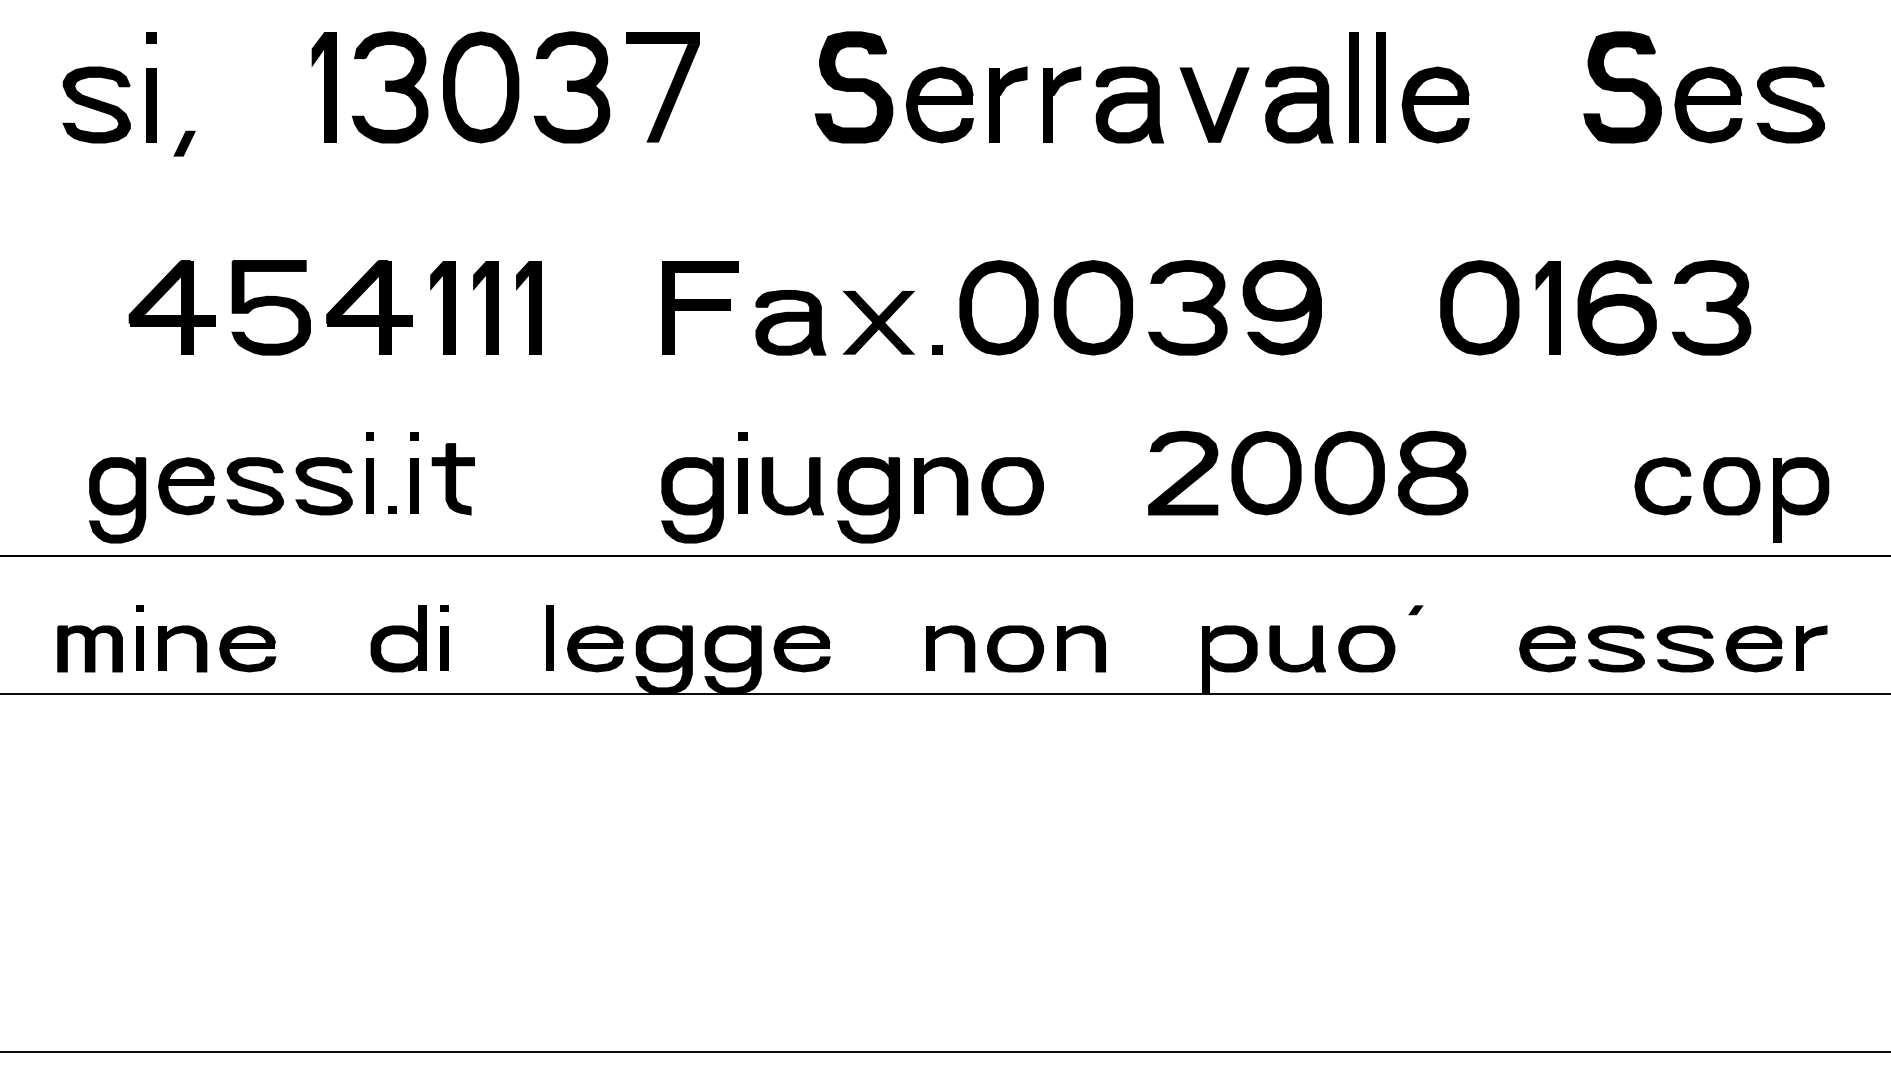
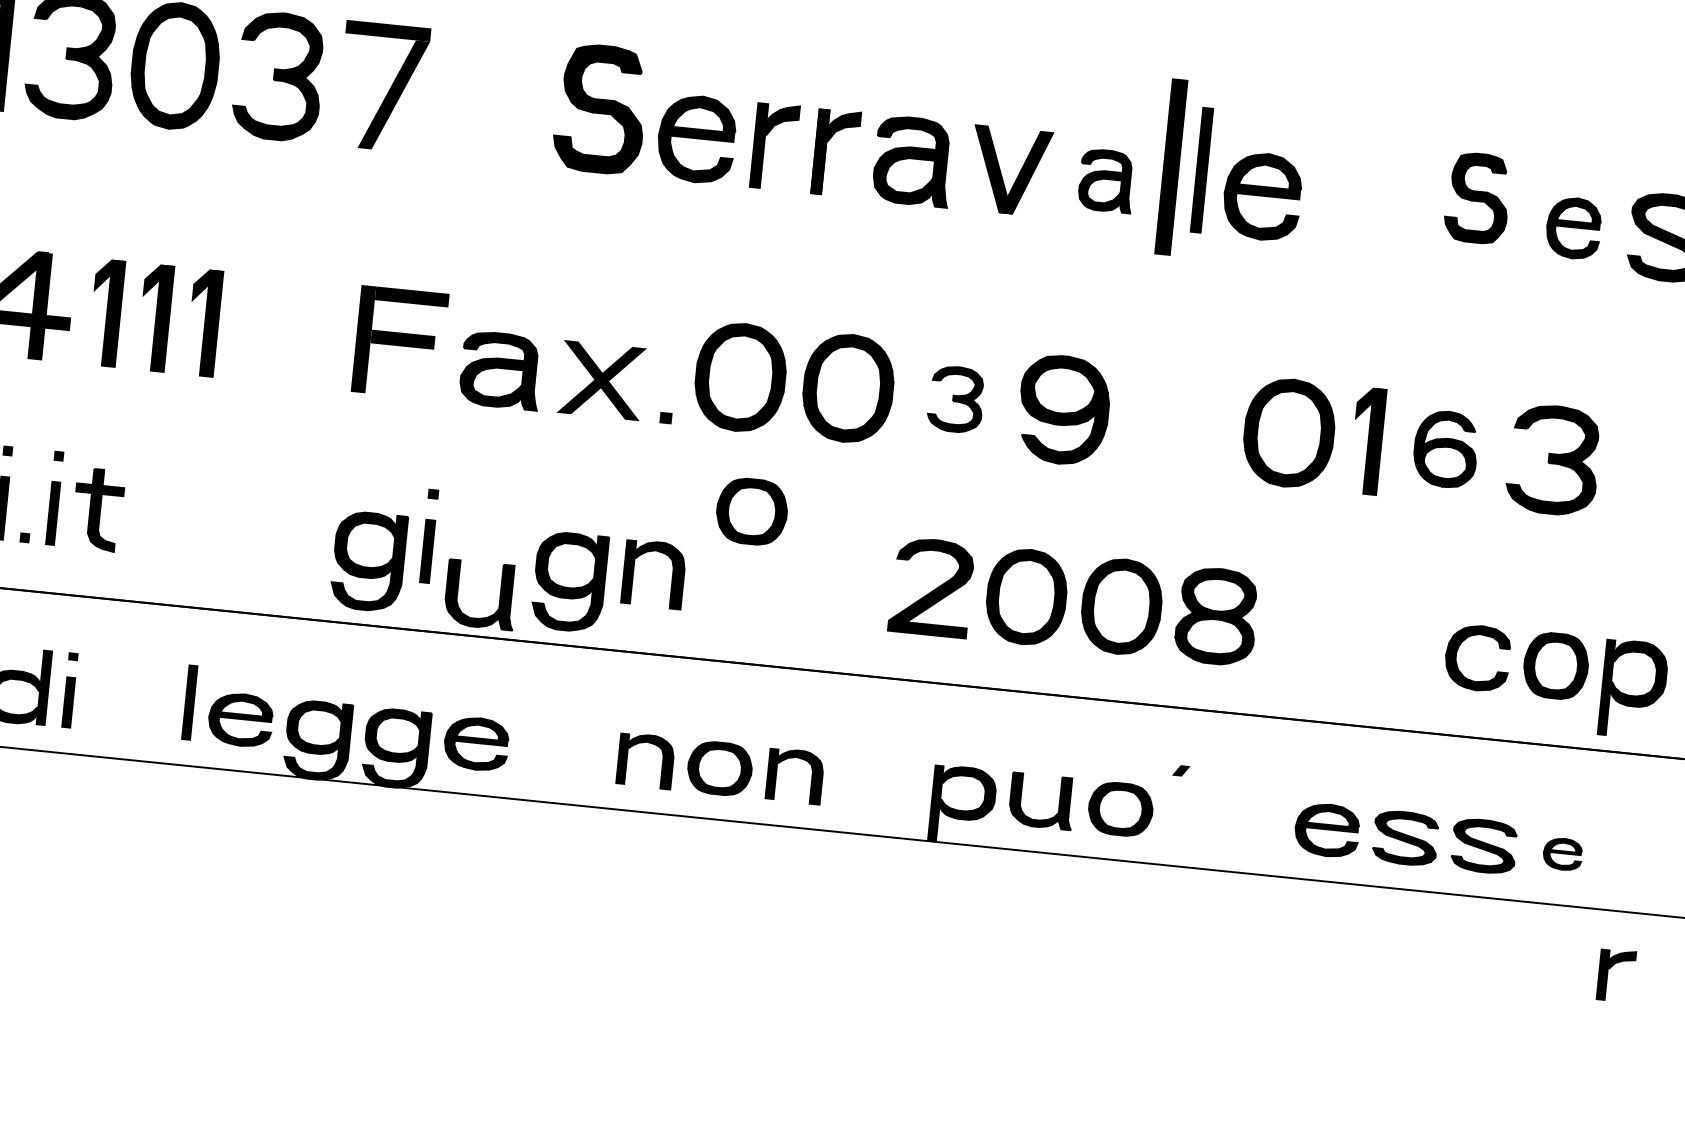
part: (1353, 87) -> (1170, 167), size x1.4
part: (1622, 87) -> (1477, 198), size x0.7
part: (1299, 104) -> (1107, 180), size x0.7
part: (1708, 104) -> (1573, 227), size x0.7
part: (1187, 307) -> (955, 398), size x0.6
part: (1616, 307) -> (1445, 448), size x0.7
part: (809, 486) -> (499, 597), moved
part: (1012, 486) -> (751, 511), moved
part: (1806, 642) -> (1611, 968), moved
part: (1753, 648) -> (1562, 853), size x0.6

